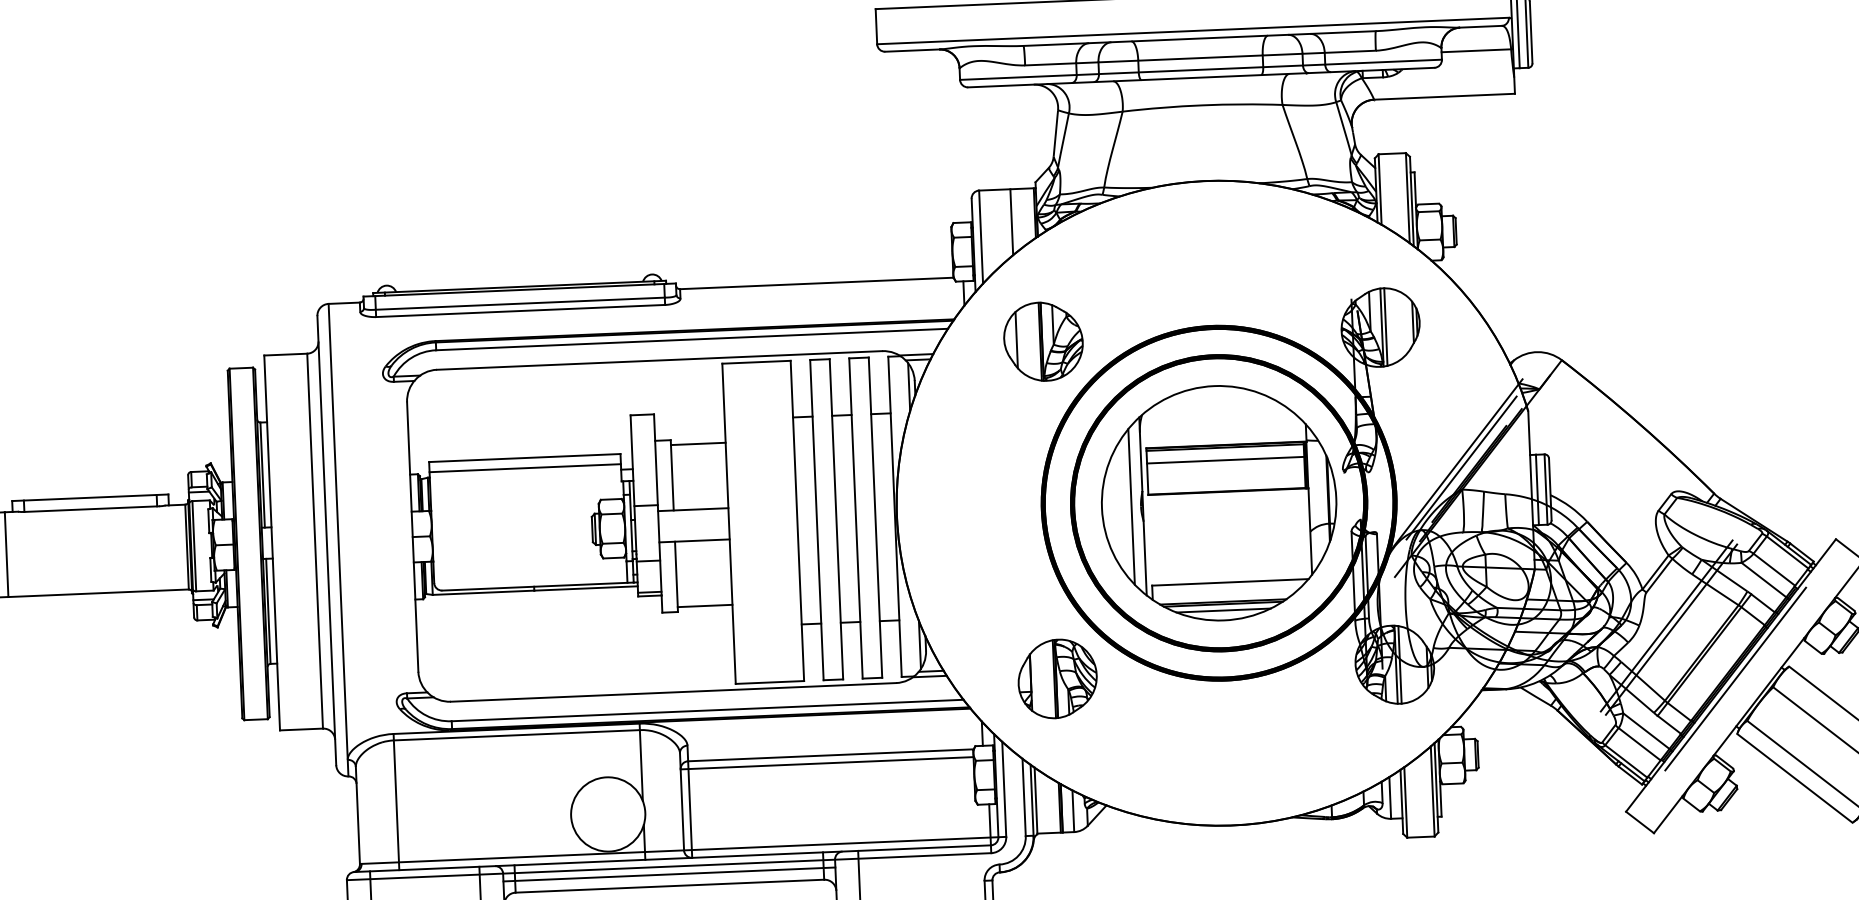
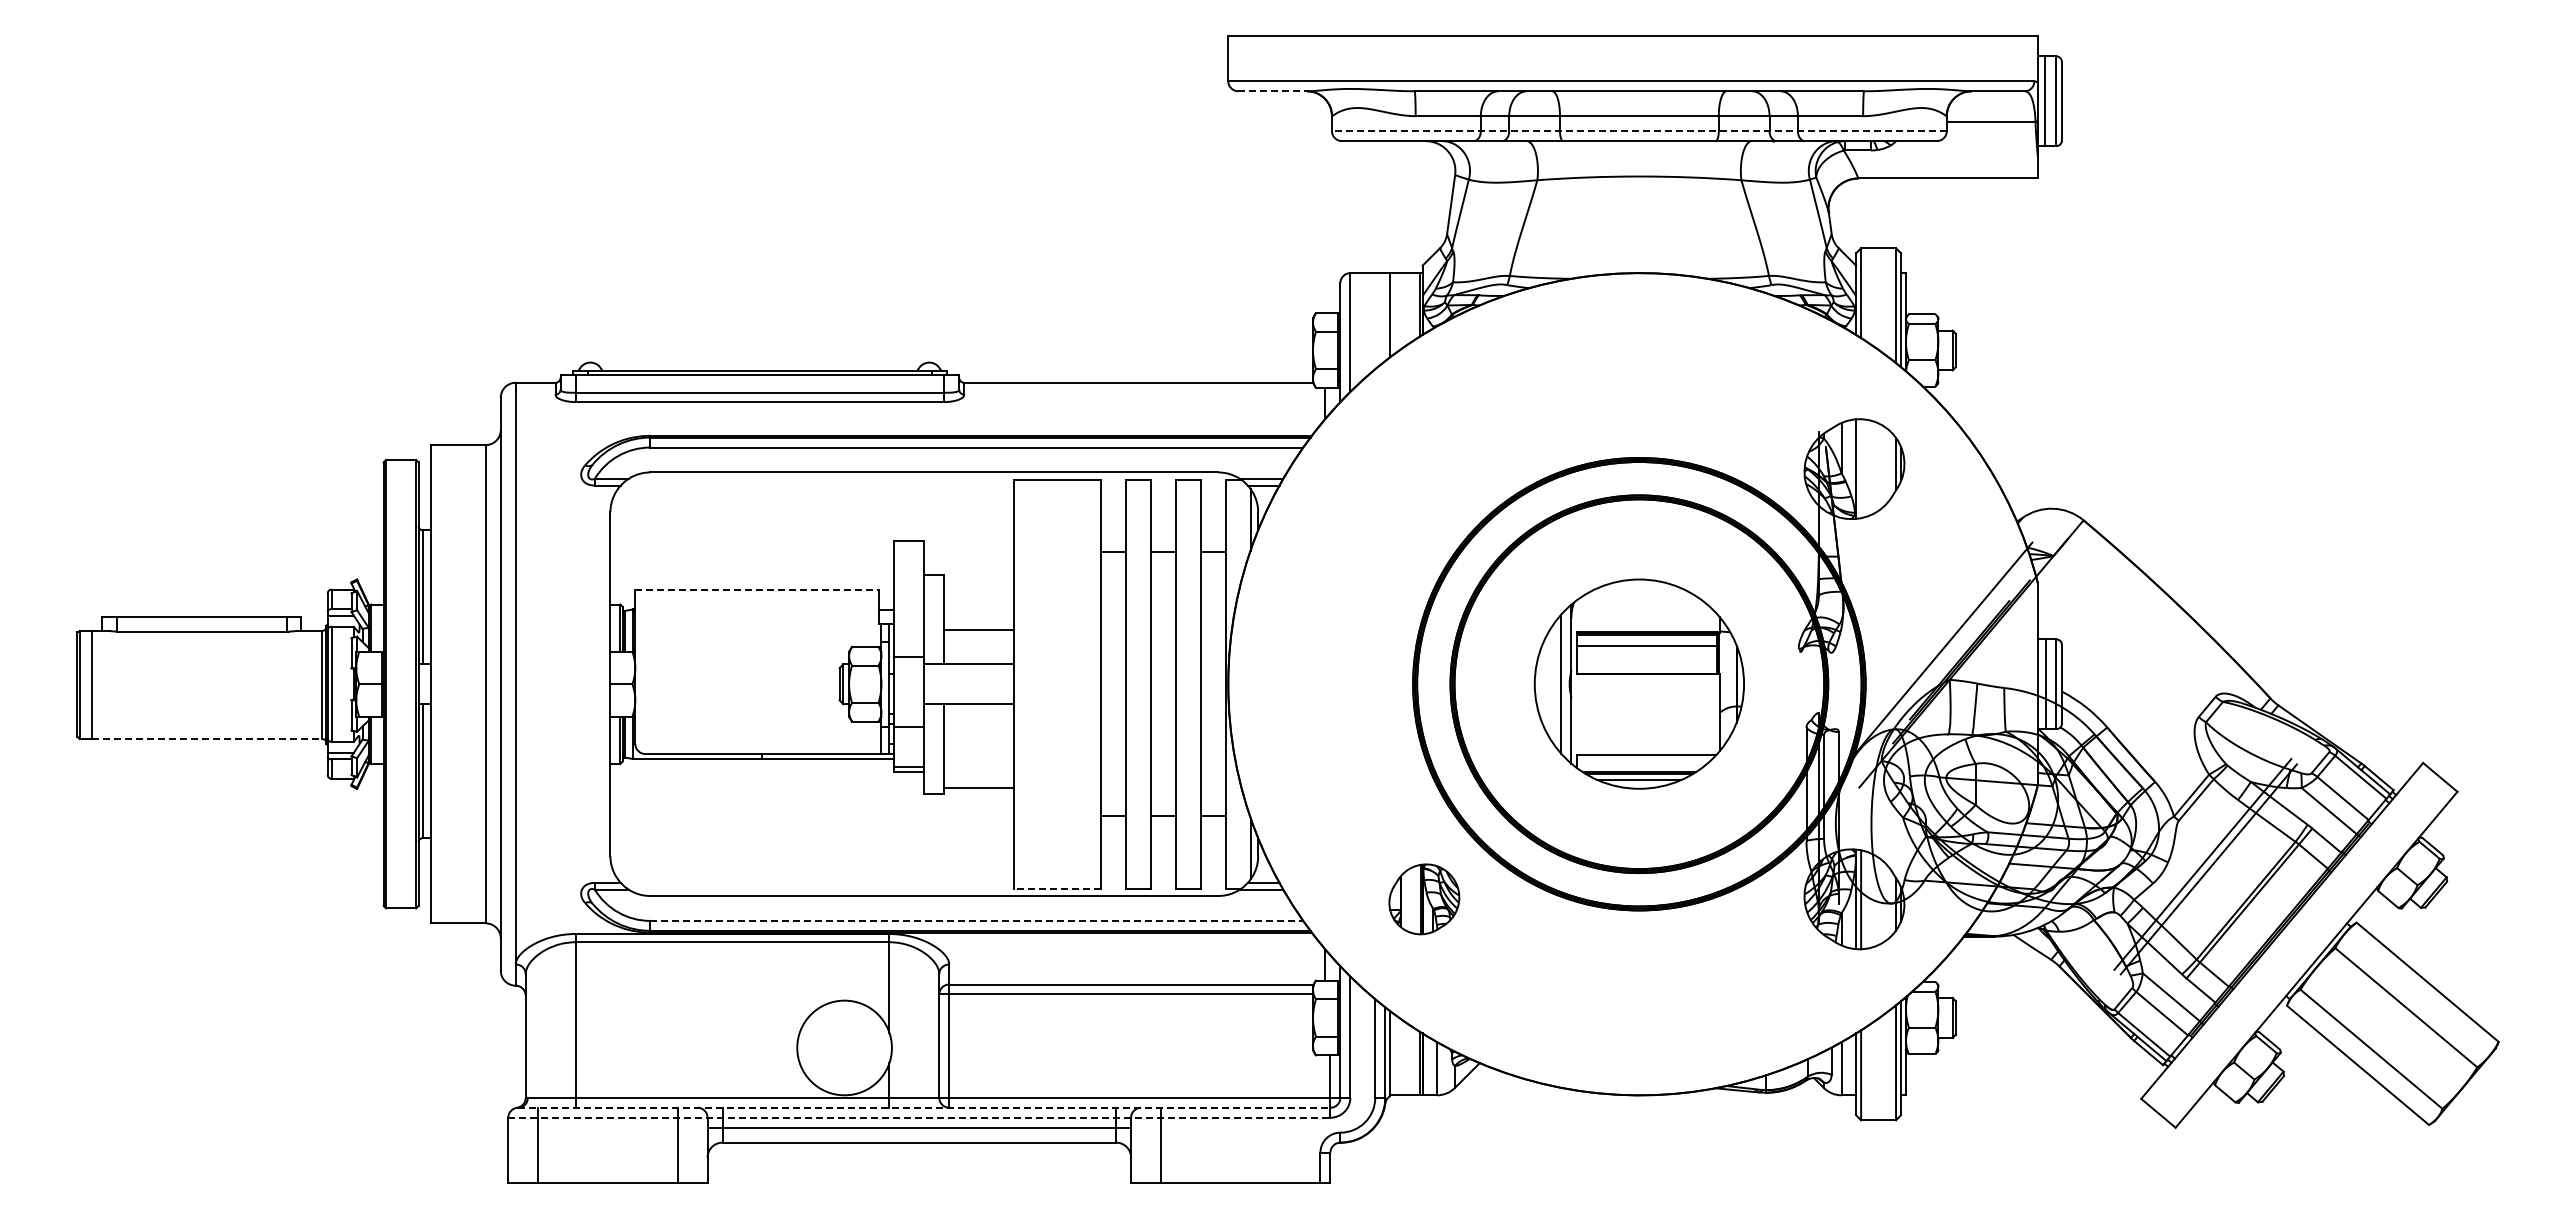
line: (912, 50) -> (1273, 91), solid -> dashed
line: (1200, 70) -> (1638, 131), solid -> dashed
line: (1386, 326) -> (1861, 468), removed
part: (1043, 341) -> (1424, 468), removed
line: (698, 443) -> (979, 629), moved
line: (524, 457) -> (757, 589), solid -> dashed
line: (525, 468) -> (757, 602), removed
line: (1461, 468) -> (1950, 652), removed
part: (1219, 502) -> (1639, 683), size x0.7
line: (98, 593) -> (207, 739), solid -> dashed
line: (1735, 678) -> (2287, 935), removed
part: (1057, 679) -> (1424, 899), size x0.7
line: (769, 682) -> (1057, 888), solid -> dashed
line: (707, 710) -> (976, 920), solid -> dashed
line: (672, 858) -> (924, 1107), solid -> dashed
line: (669, 866) -> (919, 1117), solid -> dashed

